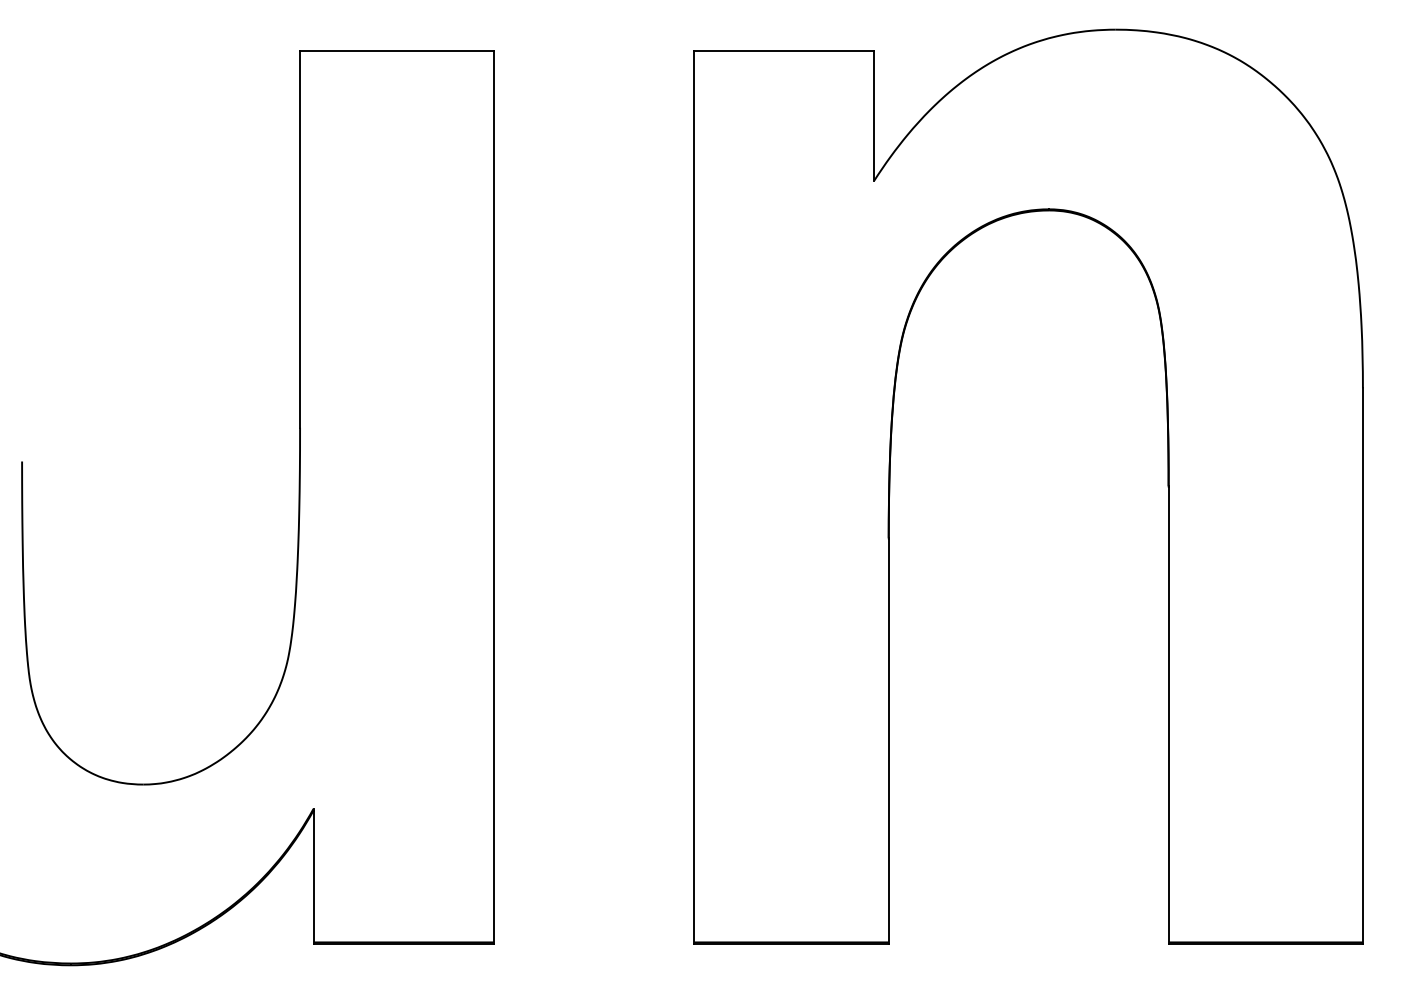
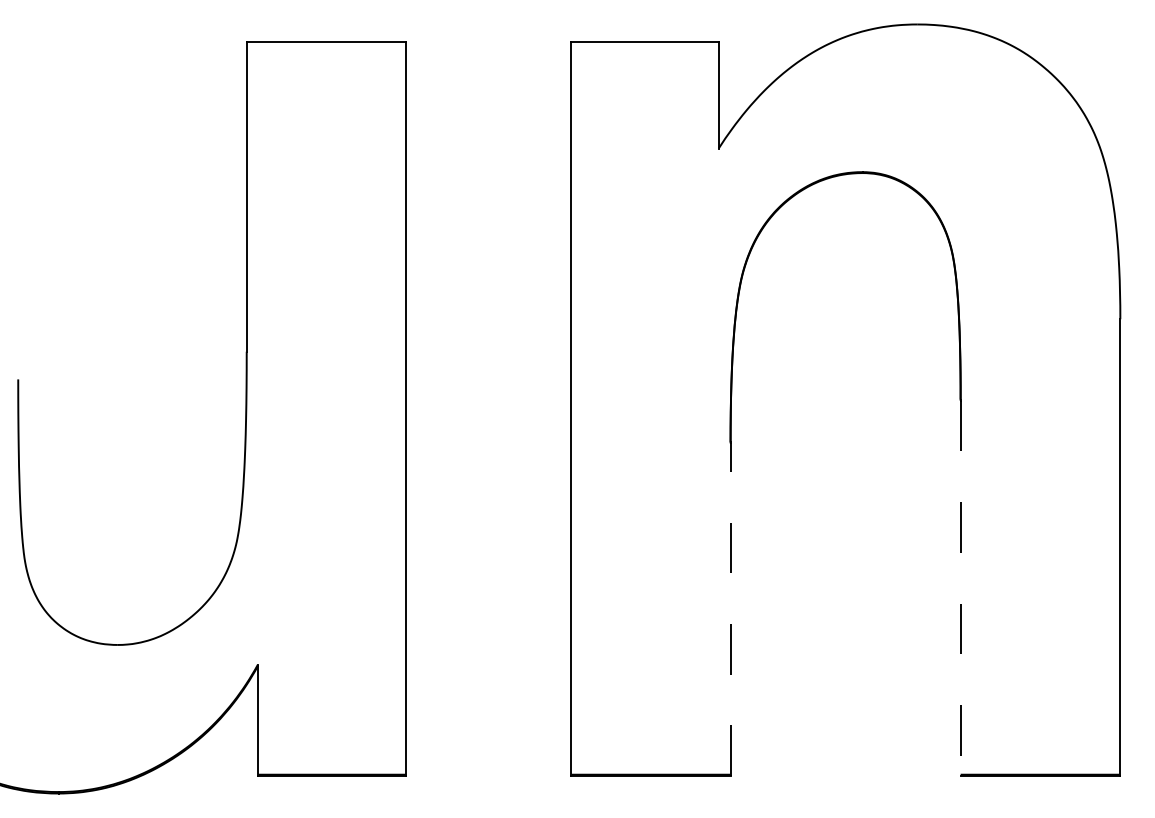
line: (1168, 715) -> (960, 588), solid -> dashed
line: (888, 741) -> (730, 609), solid -> dashed

